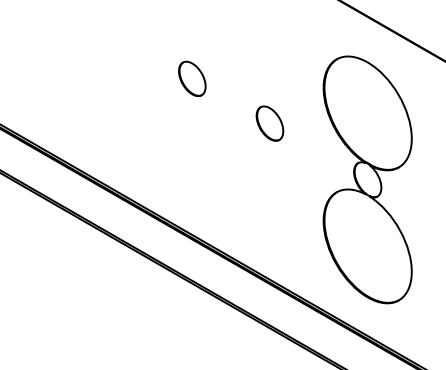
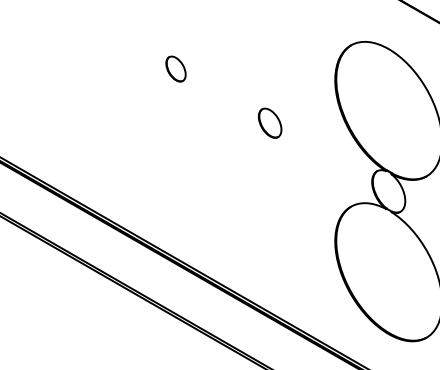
part: (192, 78) -> (176, 68), size x0.6
part: (269, 123) -> (269, 123), size x0.7

